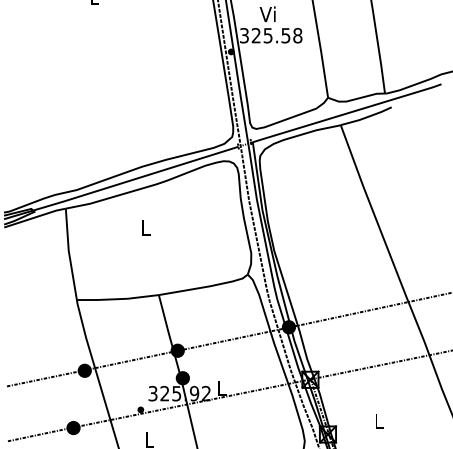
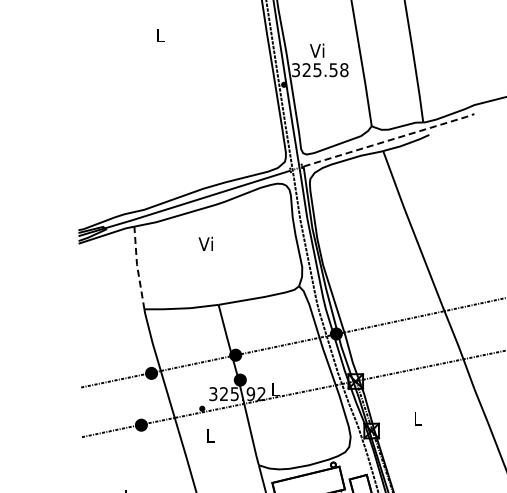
line: (346, 113) -> (388, 140), solid -> dashed
text: (144, 227) -> (205, 243), L -> Vi
line: (69, 253) -> (137, 267), solid -> dashed

